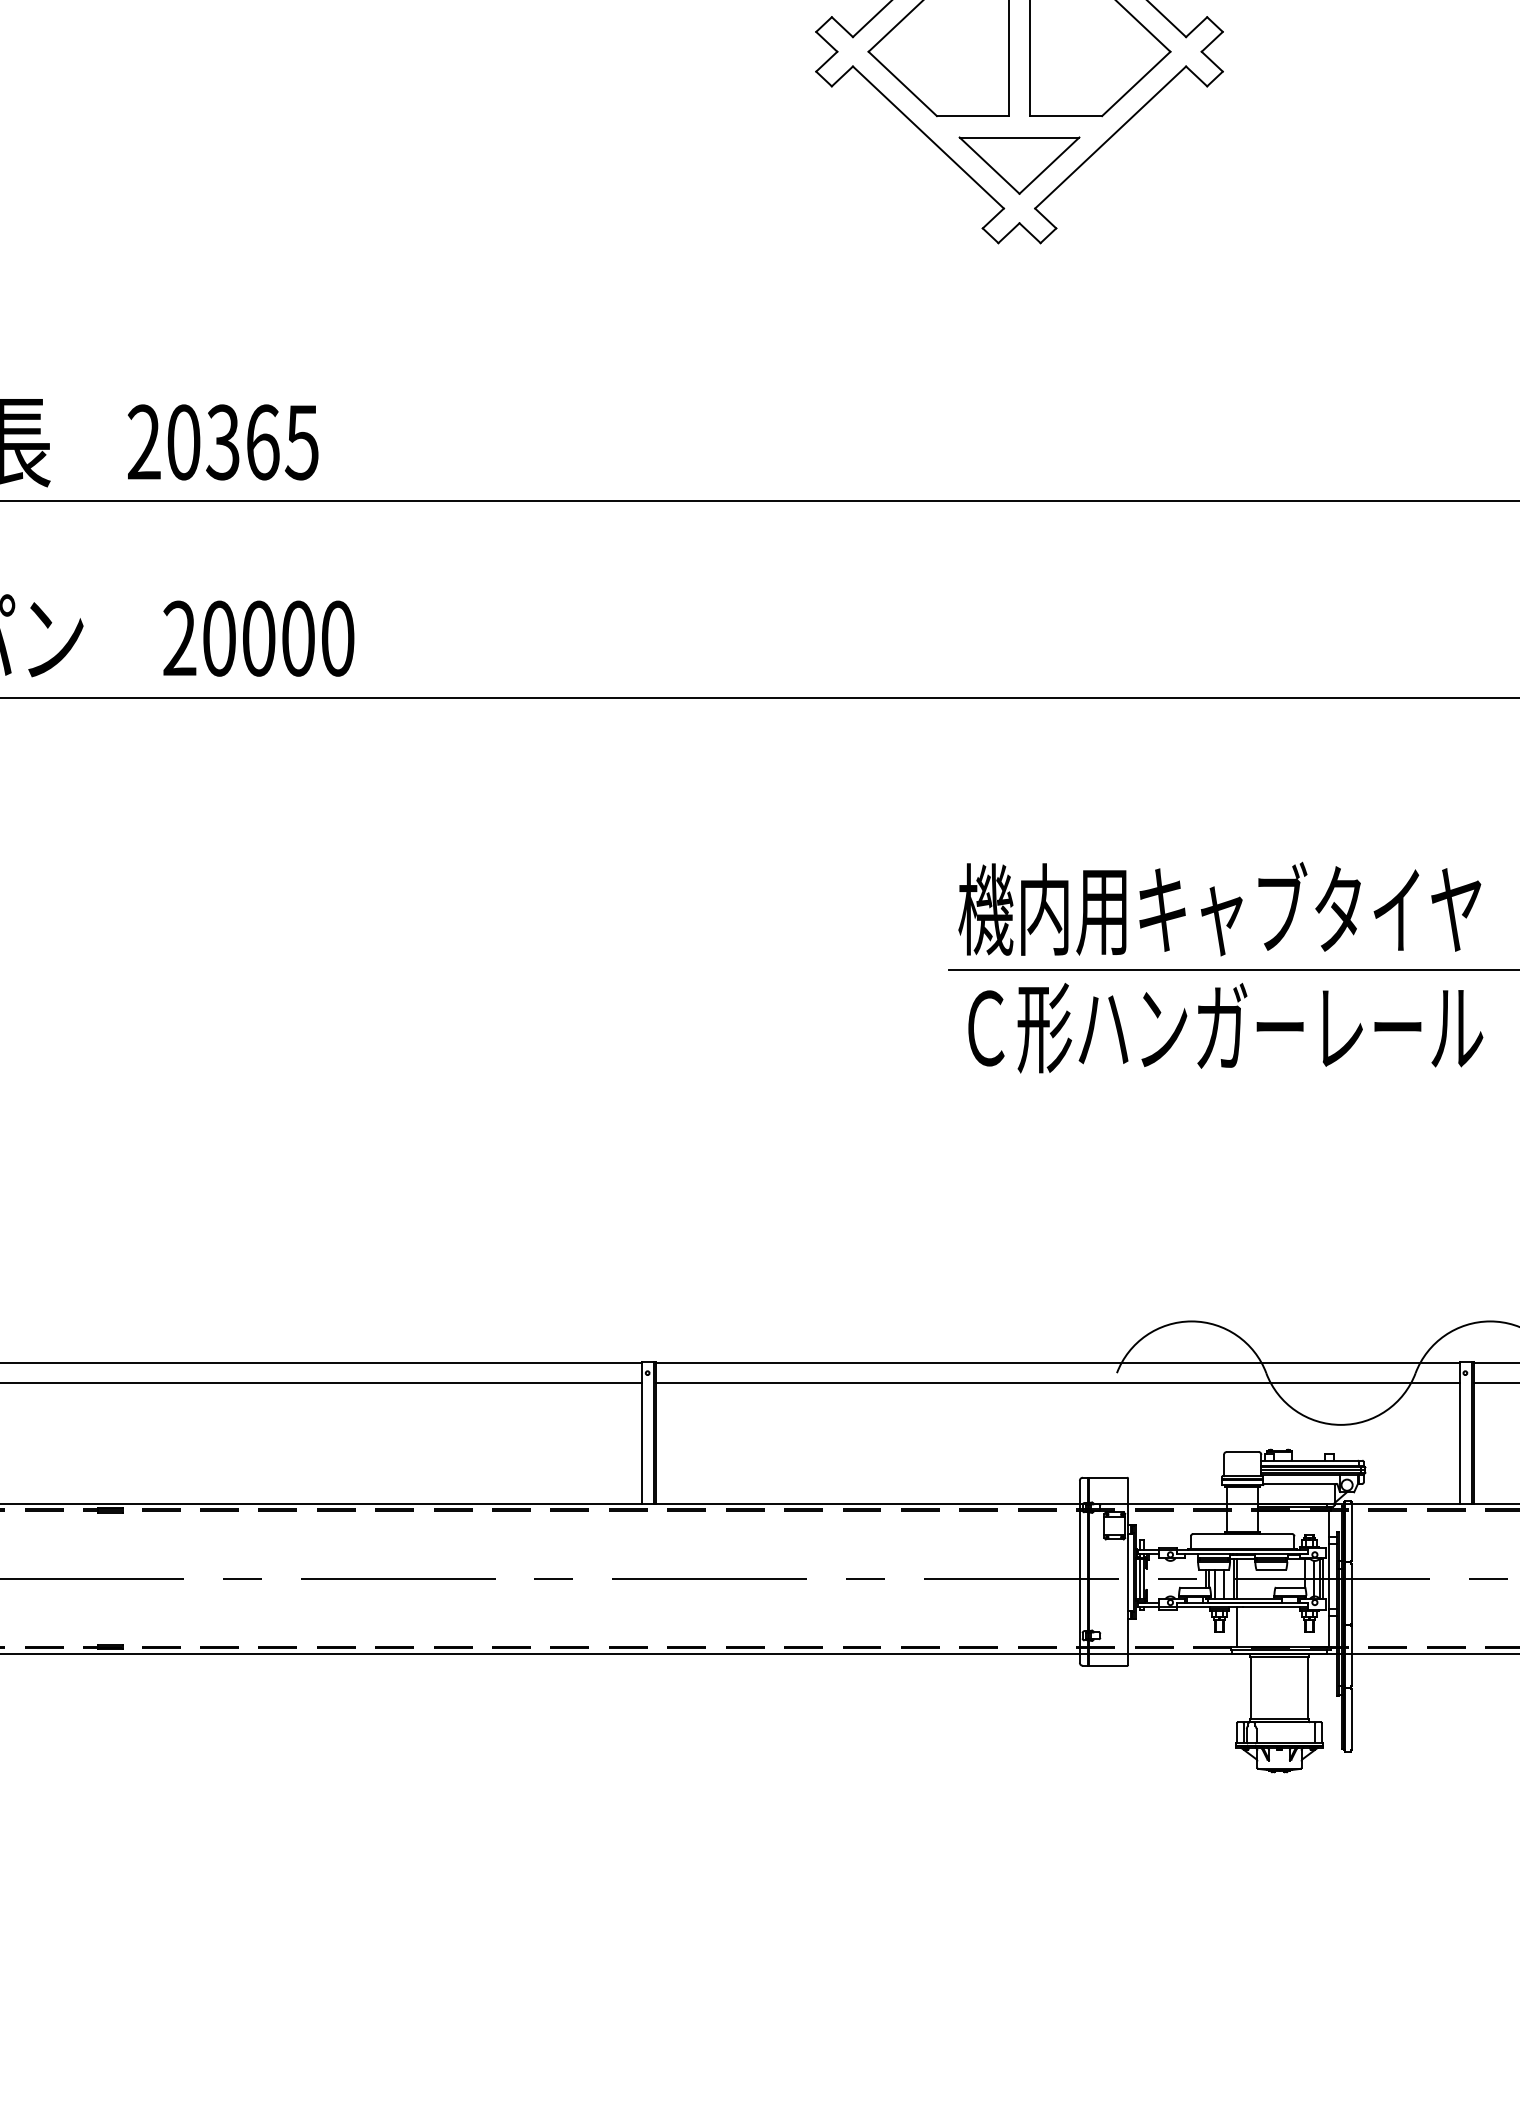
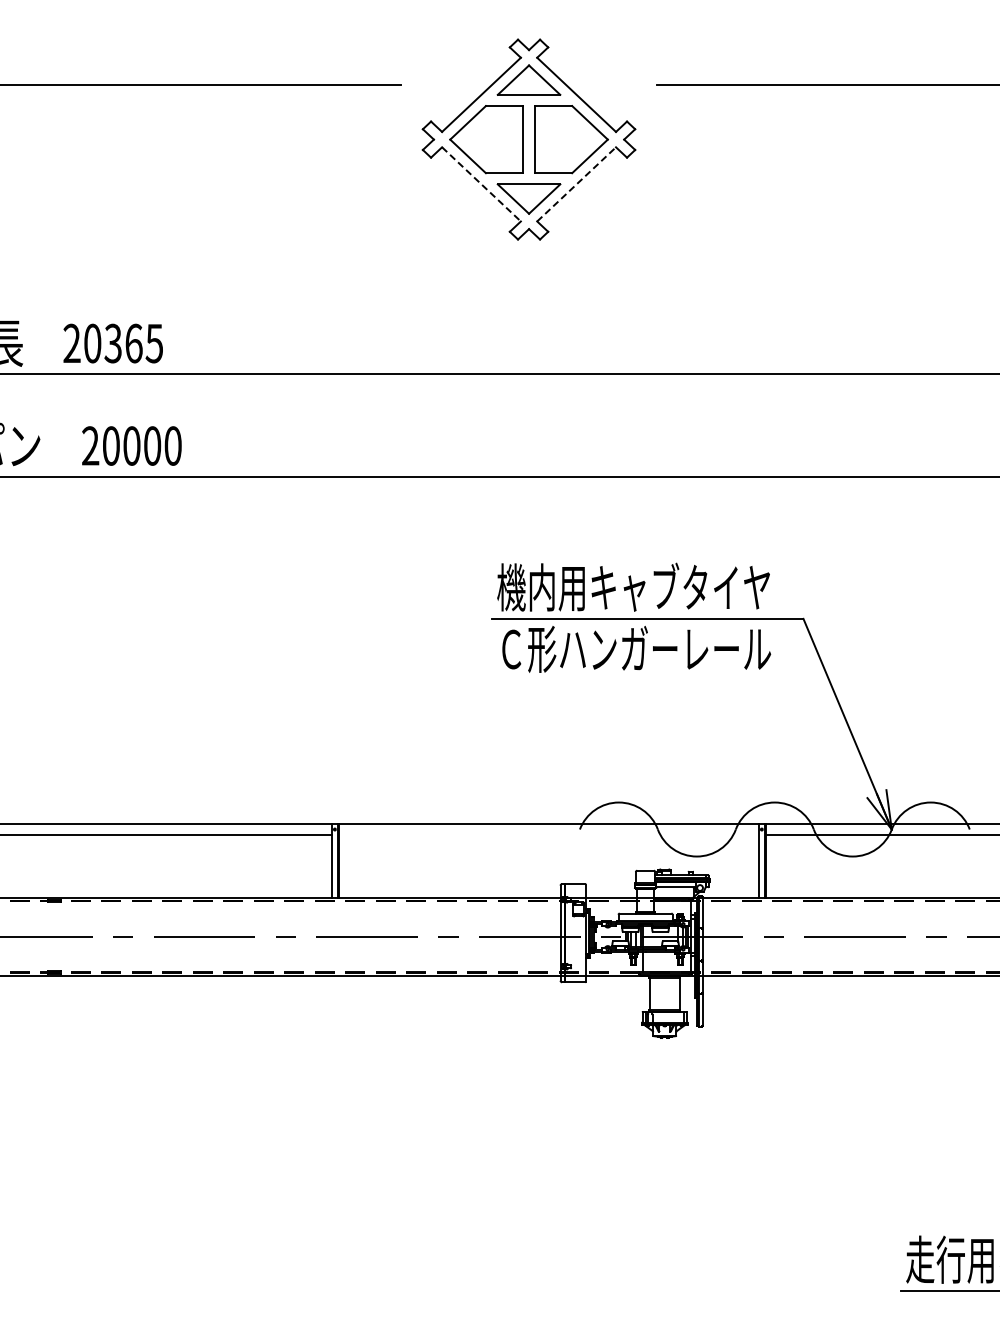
line: (928, 137) -> (481, 184), solid -> dashed
line: (1110, 137) -> (576, 184), solid -> dashed
line: (1056, 1382) -> (548, 834), removed

